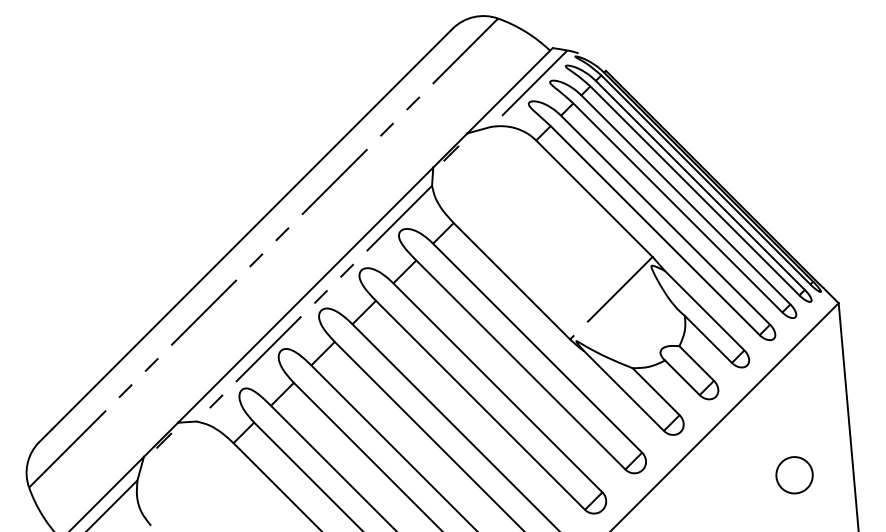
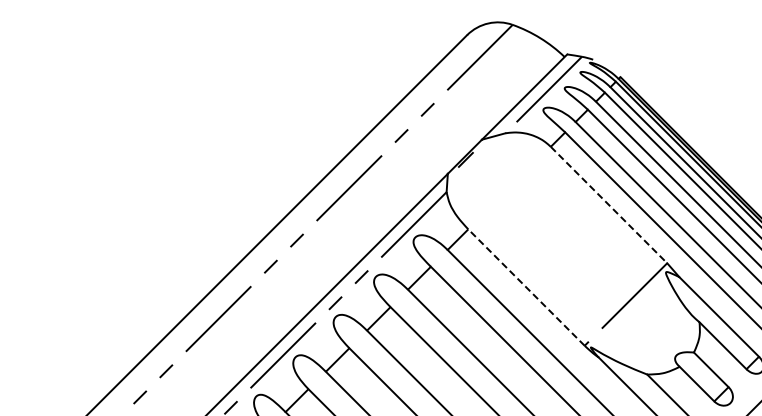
line: (594, 199) -> (609, 205), solid -> dashed
line: (511, 280) -> (526, 286), solid -> dashed

